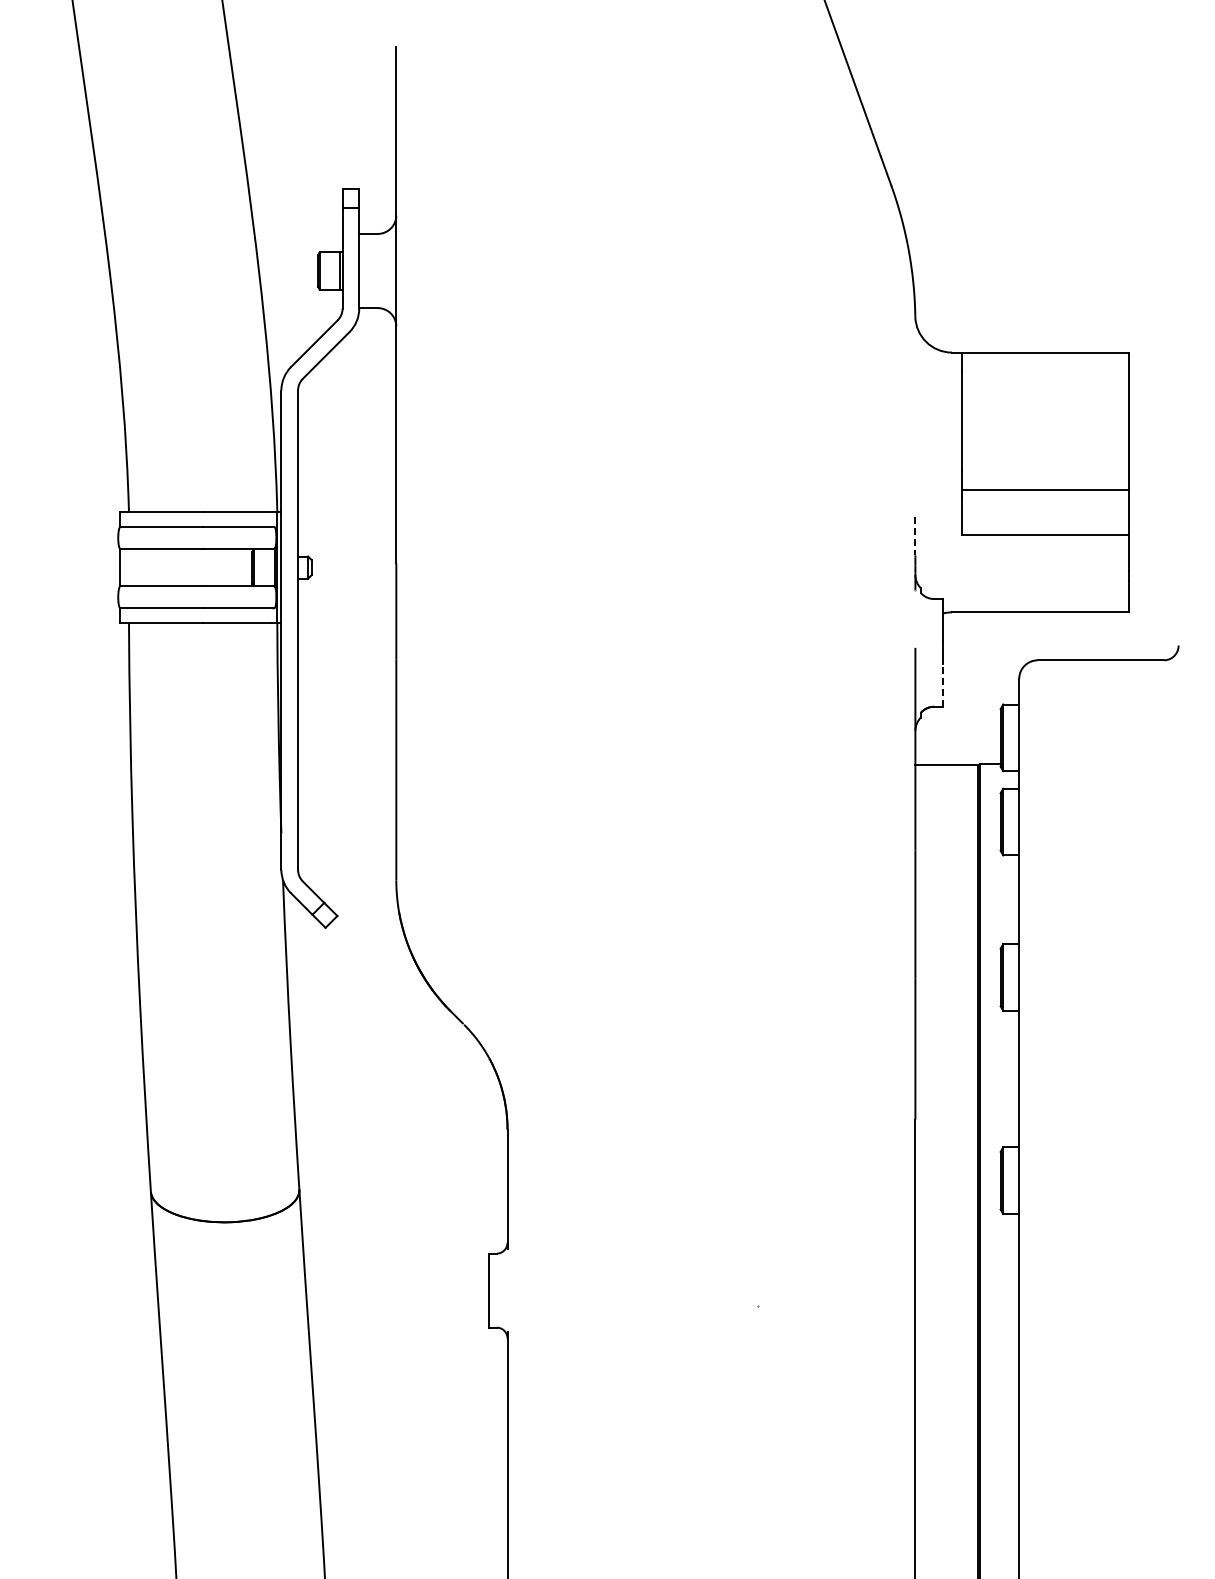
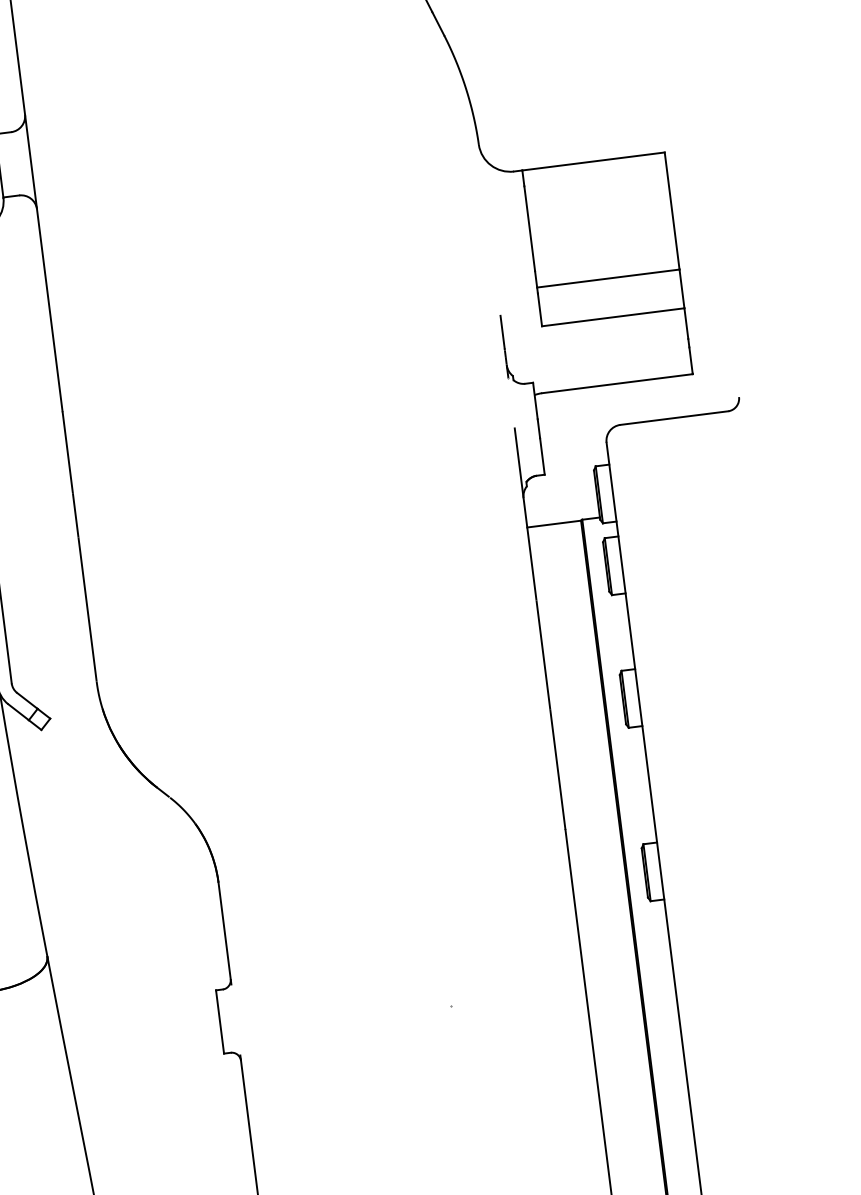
line: (915, 536) -> (502, 332), dashed -> solid
line: (943, 684) -> (542, 455), dashed -> solid

